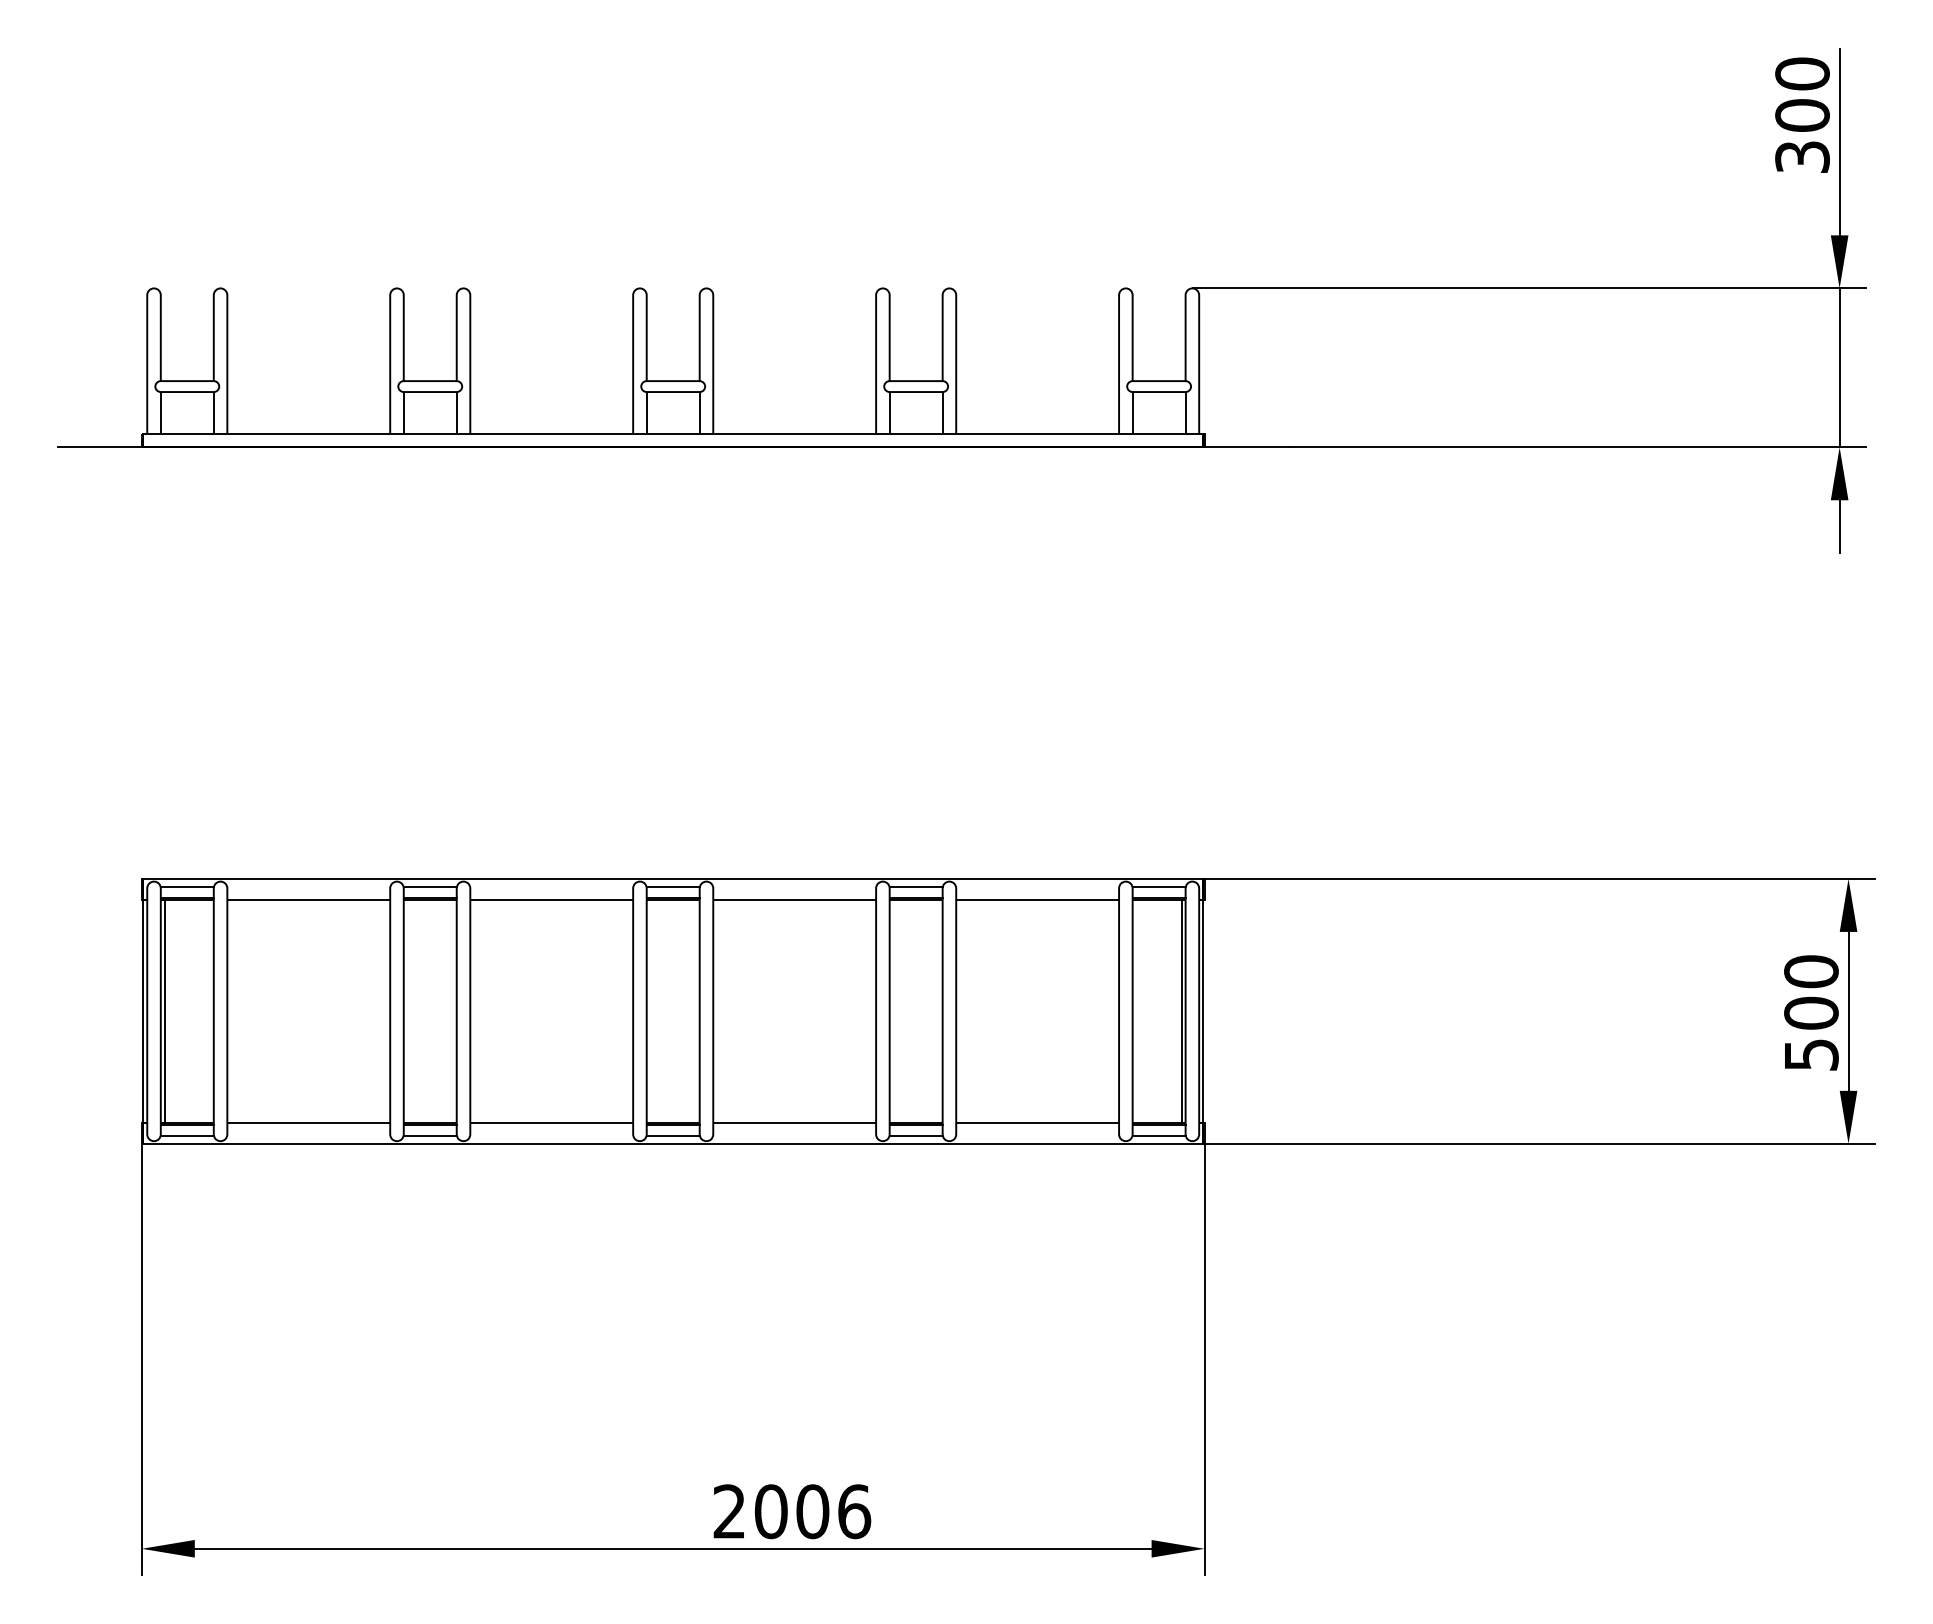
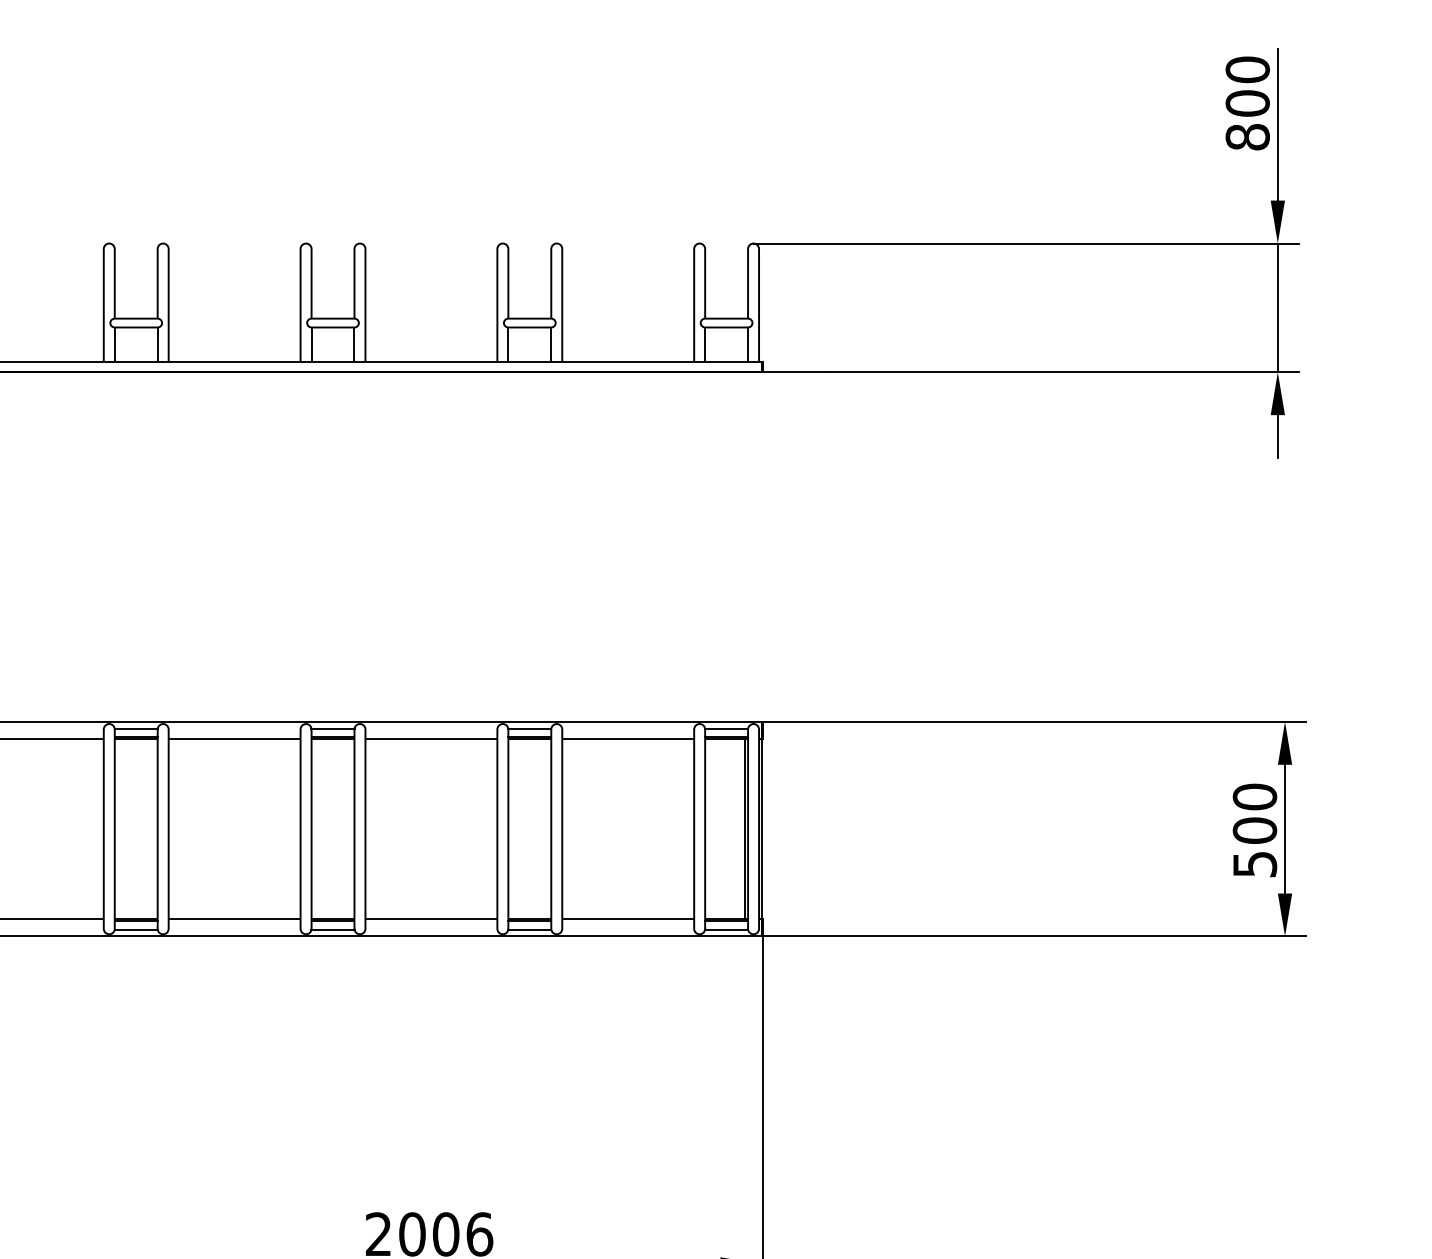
text: (1802, 156) -> (1247, 136), 300 -> 800

